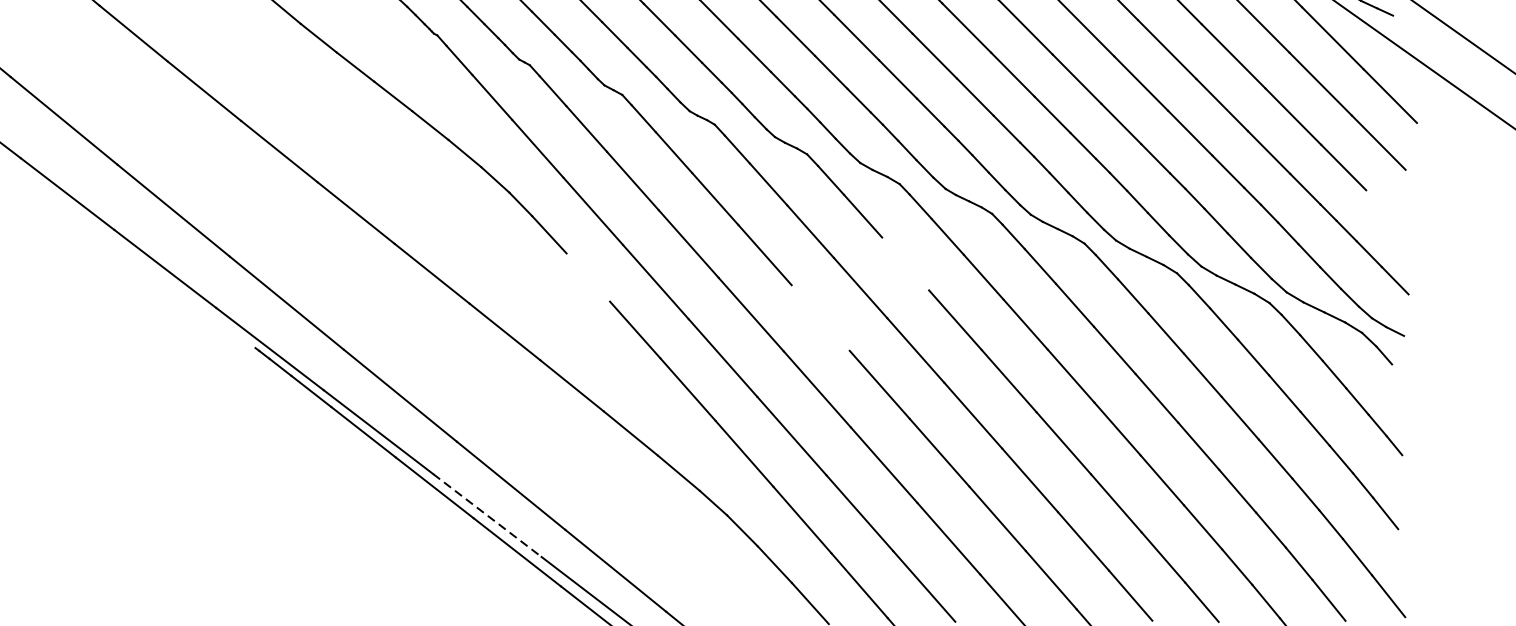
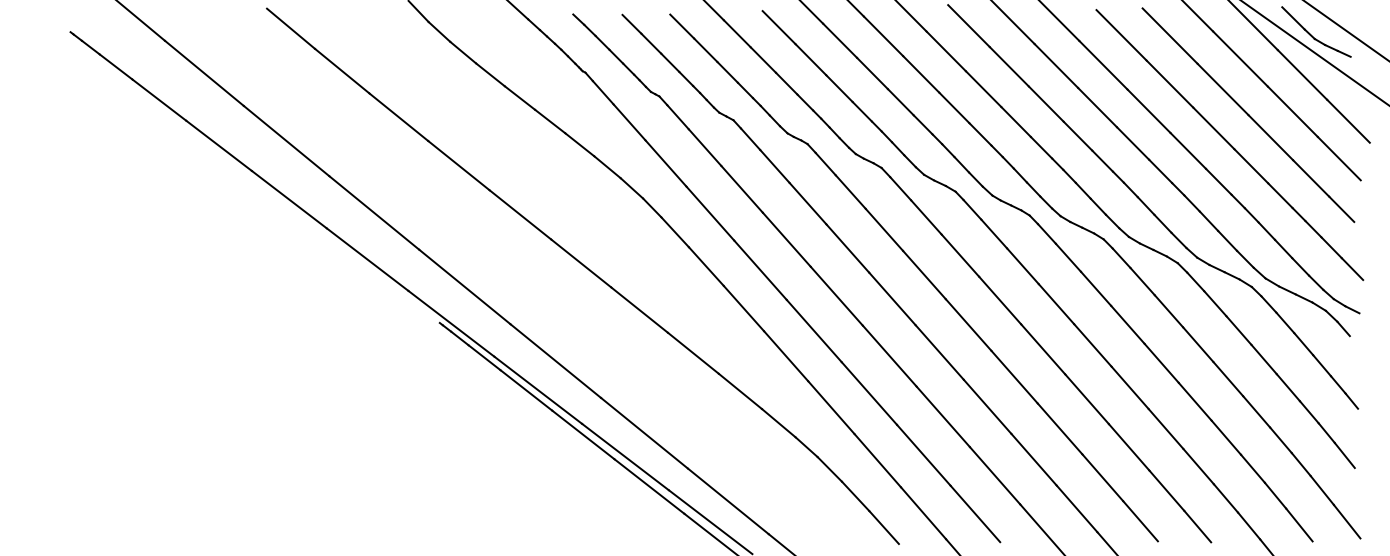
line: (1381, 205) -> (1341, 208), added
line: (905, 263) -> (960, 255), added
line: (587, 277) -> (705, 266), added
line: (820, 317) -> (892, 298), added
line: (487, 516) -> (625, 457), dashed -> solid

